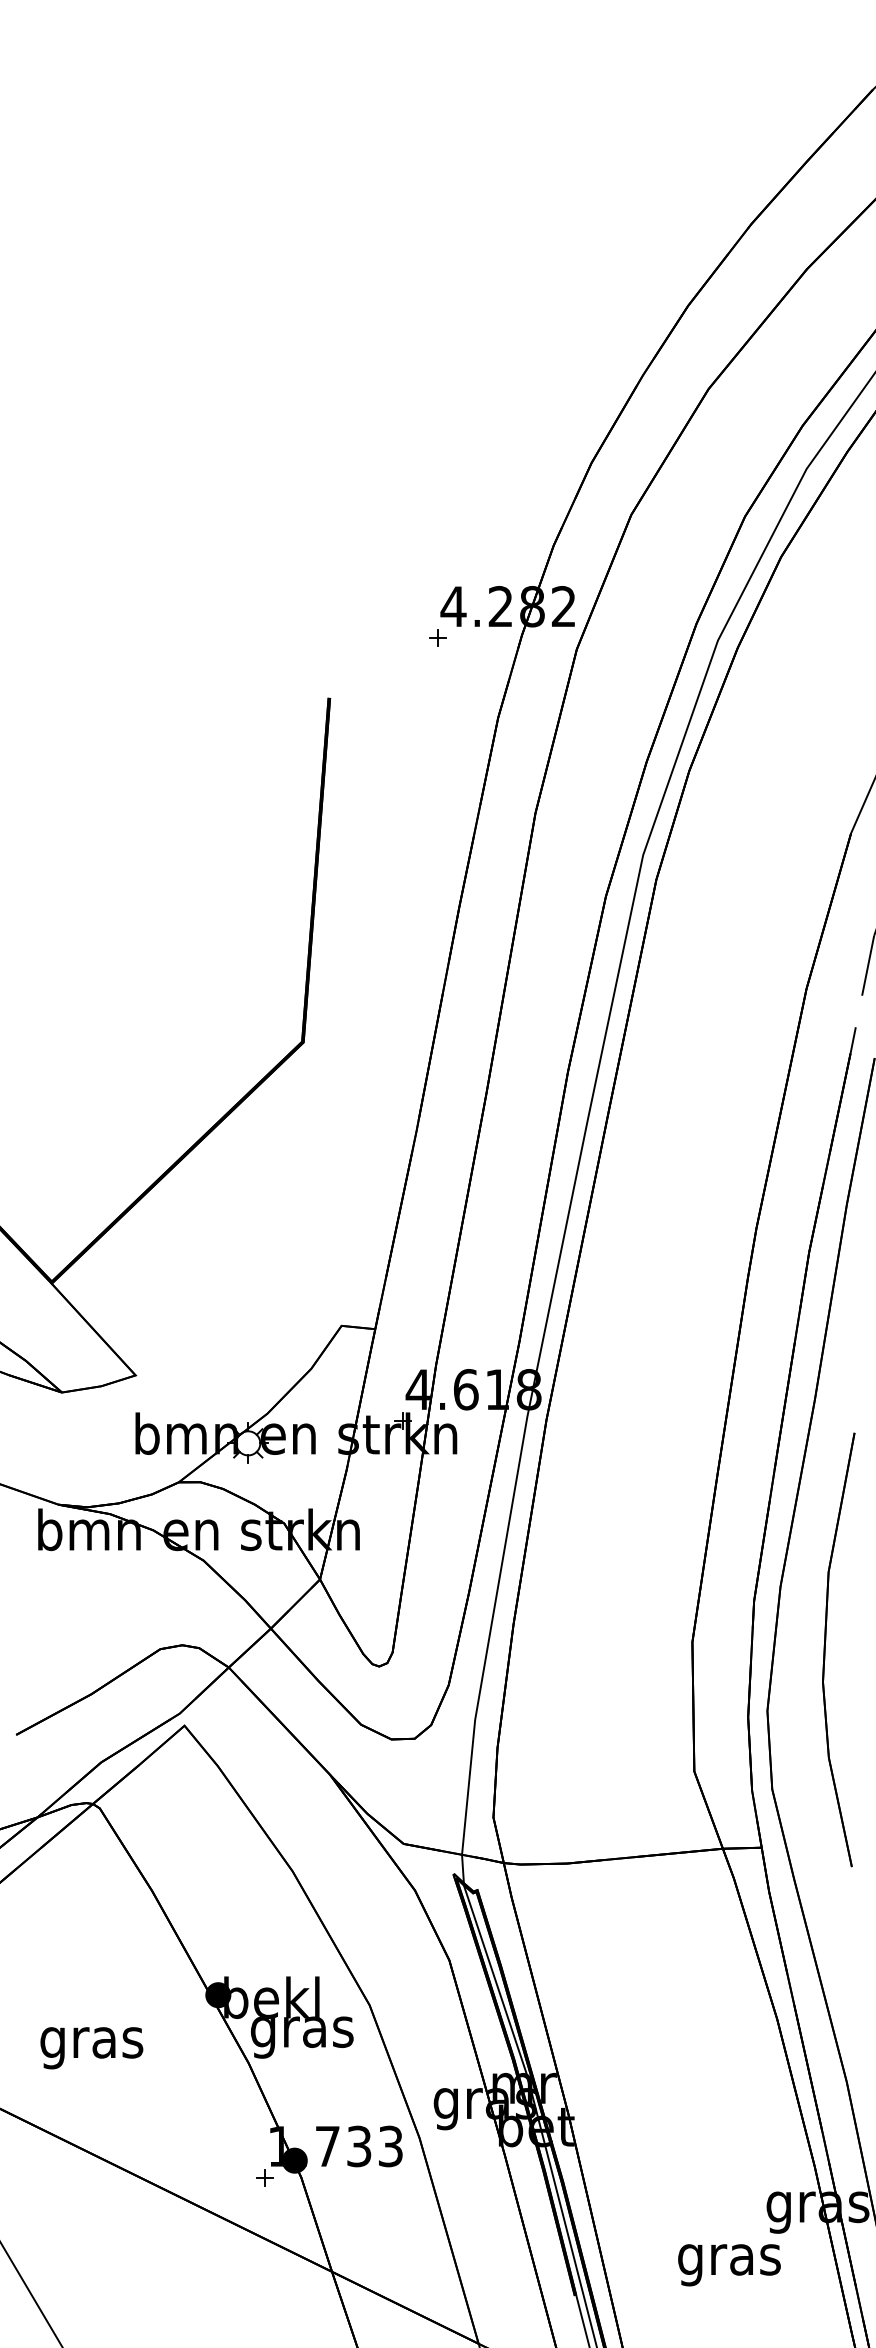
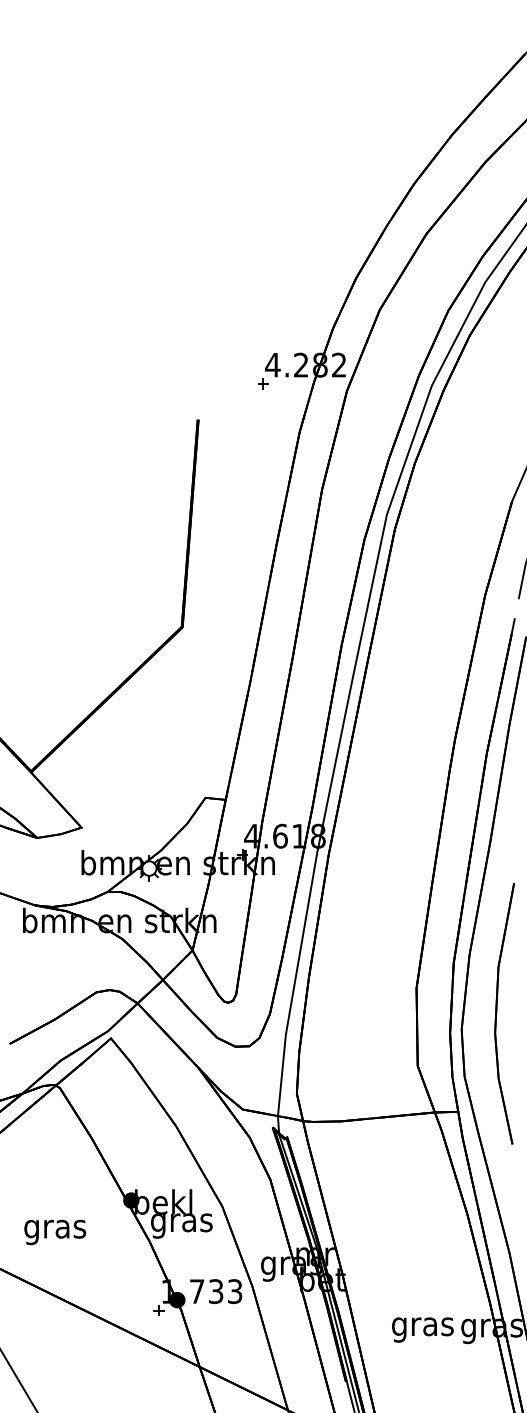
part: (826, 1649) -> (497, 1013), moved
text: (728, 2264) -> (422, 1329), moved

